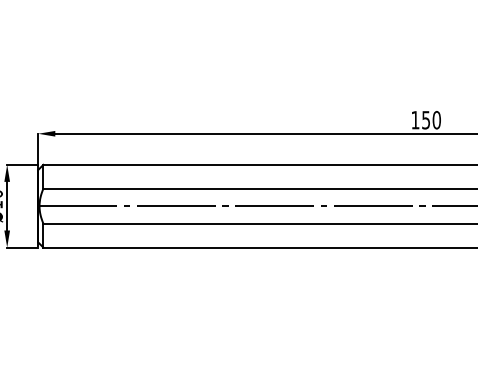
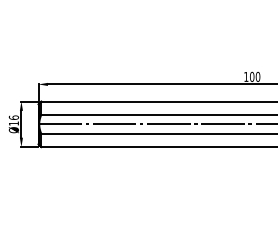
text: (426, 119) -> (252, 76), 150 -> 100

